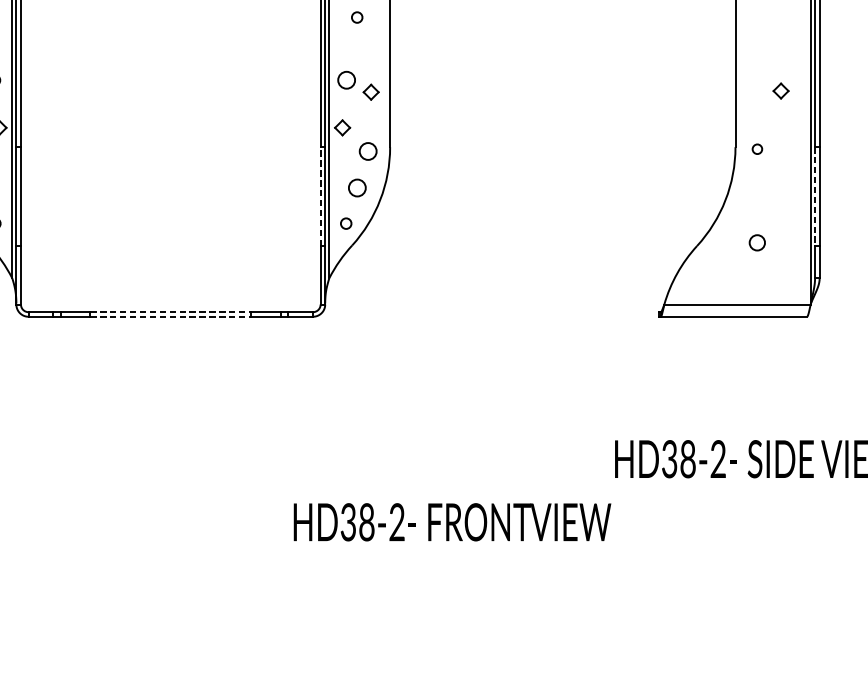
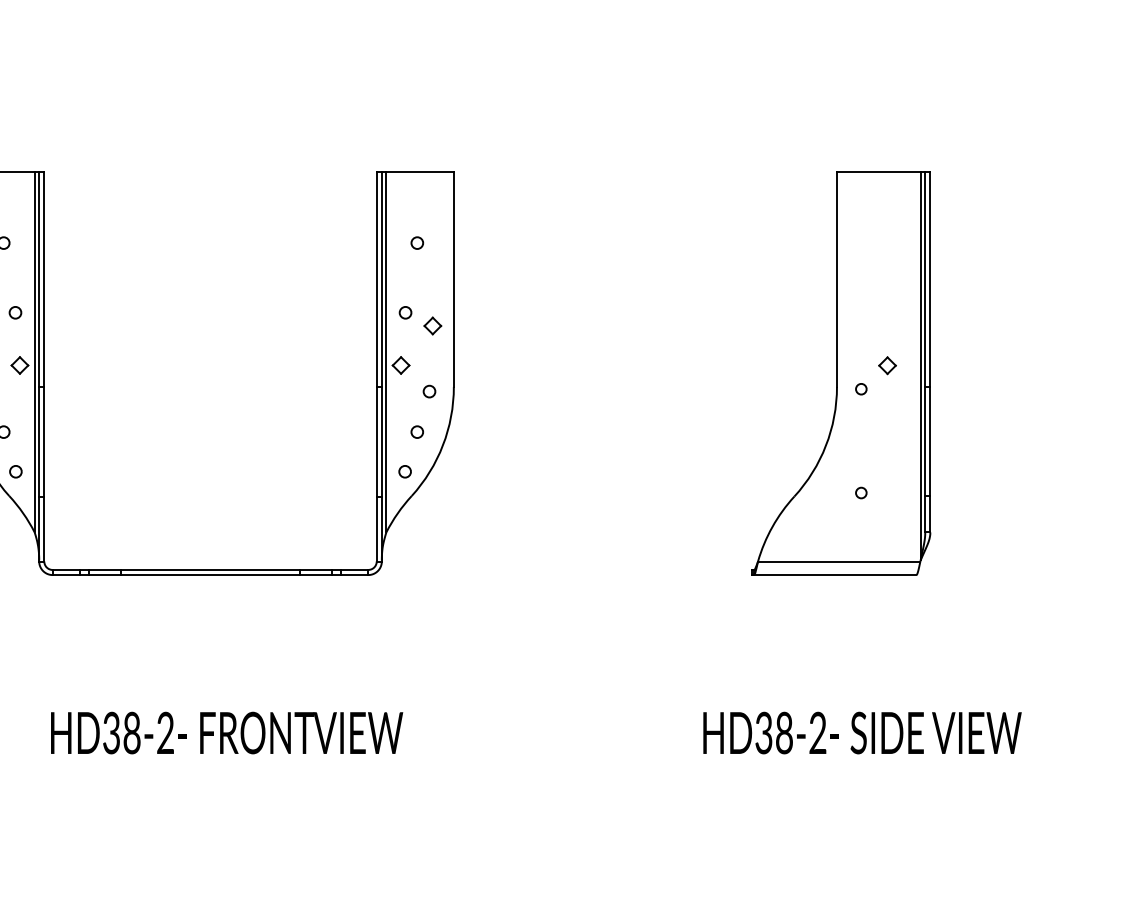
circle: (346, 80) -> (405, 312), size x0.62
part: (781, 90) -> (887, 365), moved
circle: (368, 151) -> (429, 391), size x0.62
circle: (356, 187) -> (416, 431), size x0.62
line: (320, 196) -> (376, 441), dashed -> solid
line: (815, 196) -> (925, 441), dashed -> solid
circle: (757, 242) -> (861, 492), size x0.62
line: (171, 311) -> (211, 569), dashed -> solid
line: (171, 317) -> (211, 575), dashed -> solid
text: (452, 521) -> (227, 732), moved

